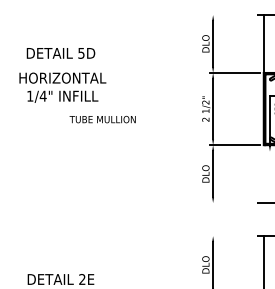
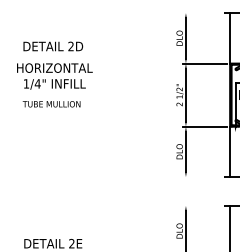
text: (80, 53) -> (70, 46), 5D -> 2D
text: (102, 119) -> (51, 104), moved
line: (264, 173) -> (230, 151), added

